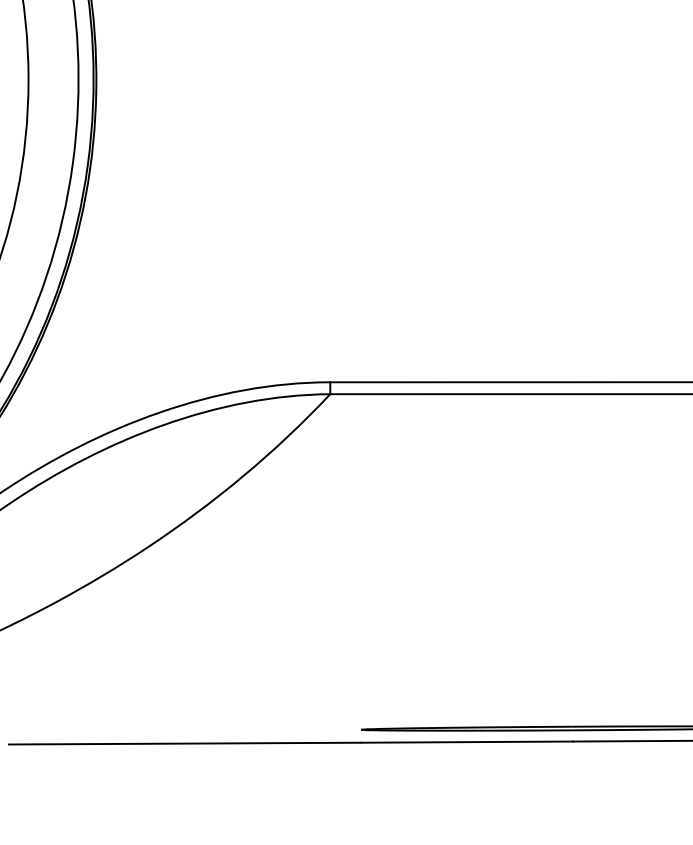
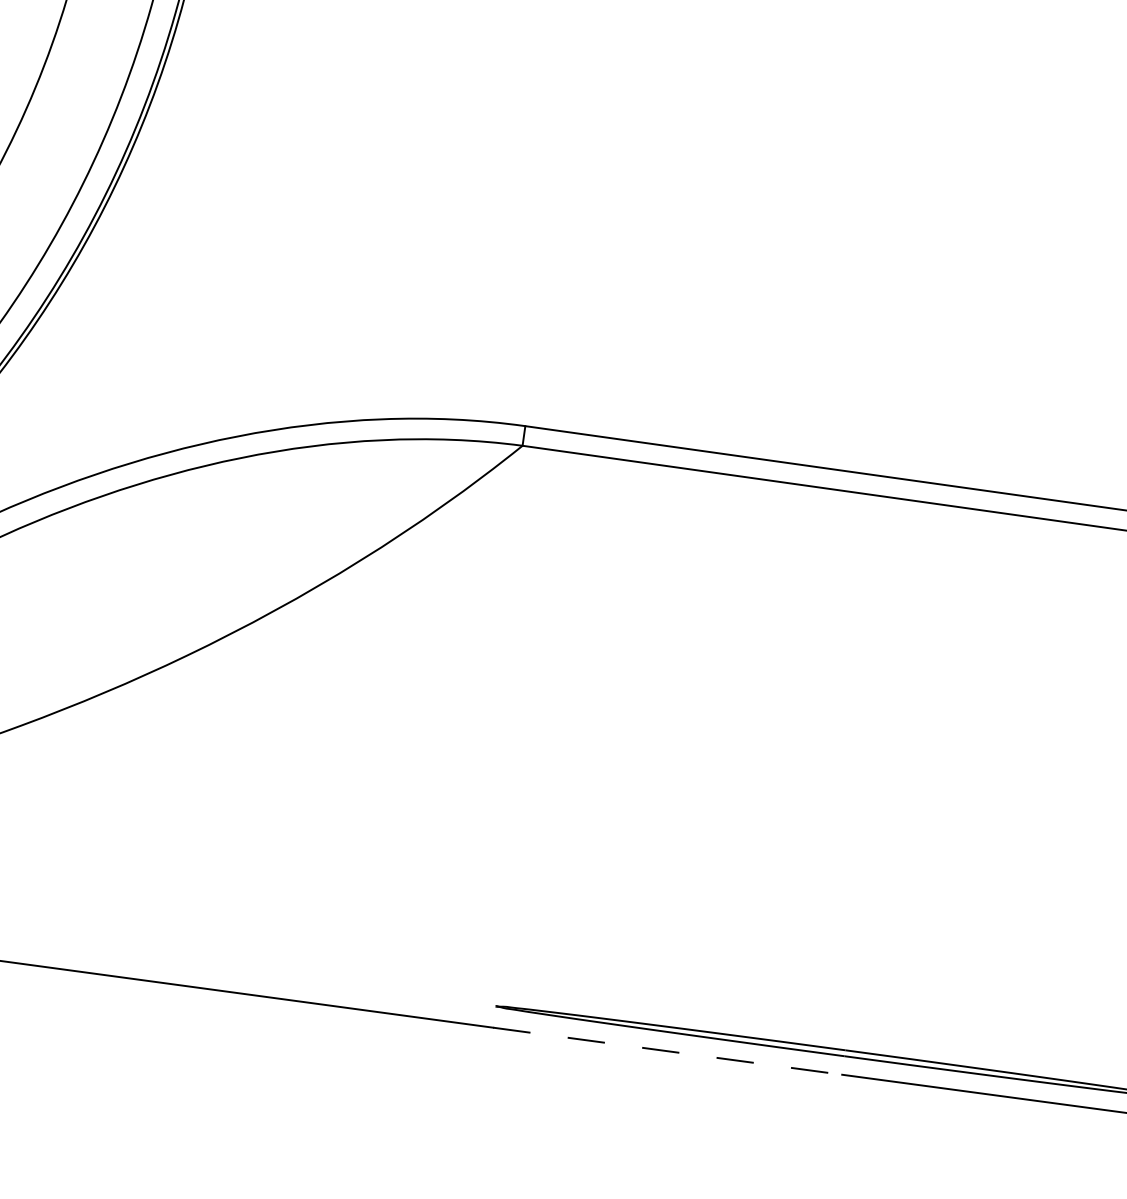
line: (467, 742) -> (668, 1051), solid -> dashed

